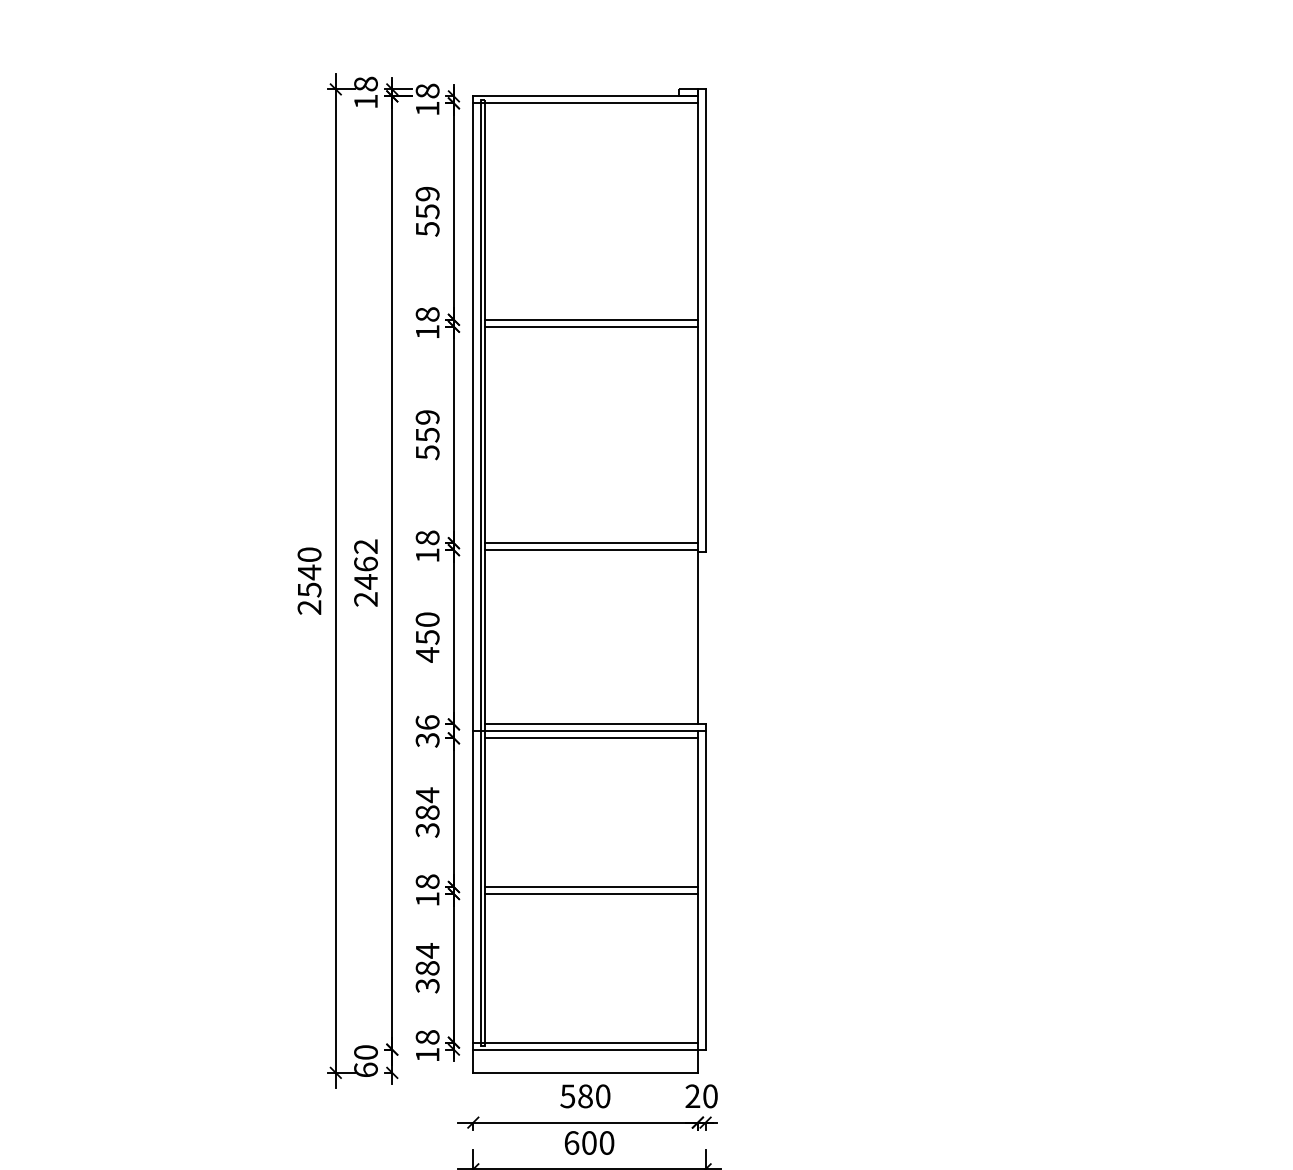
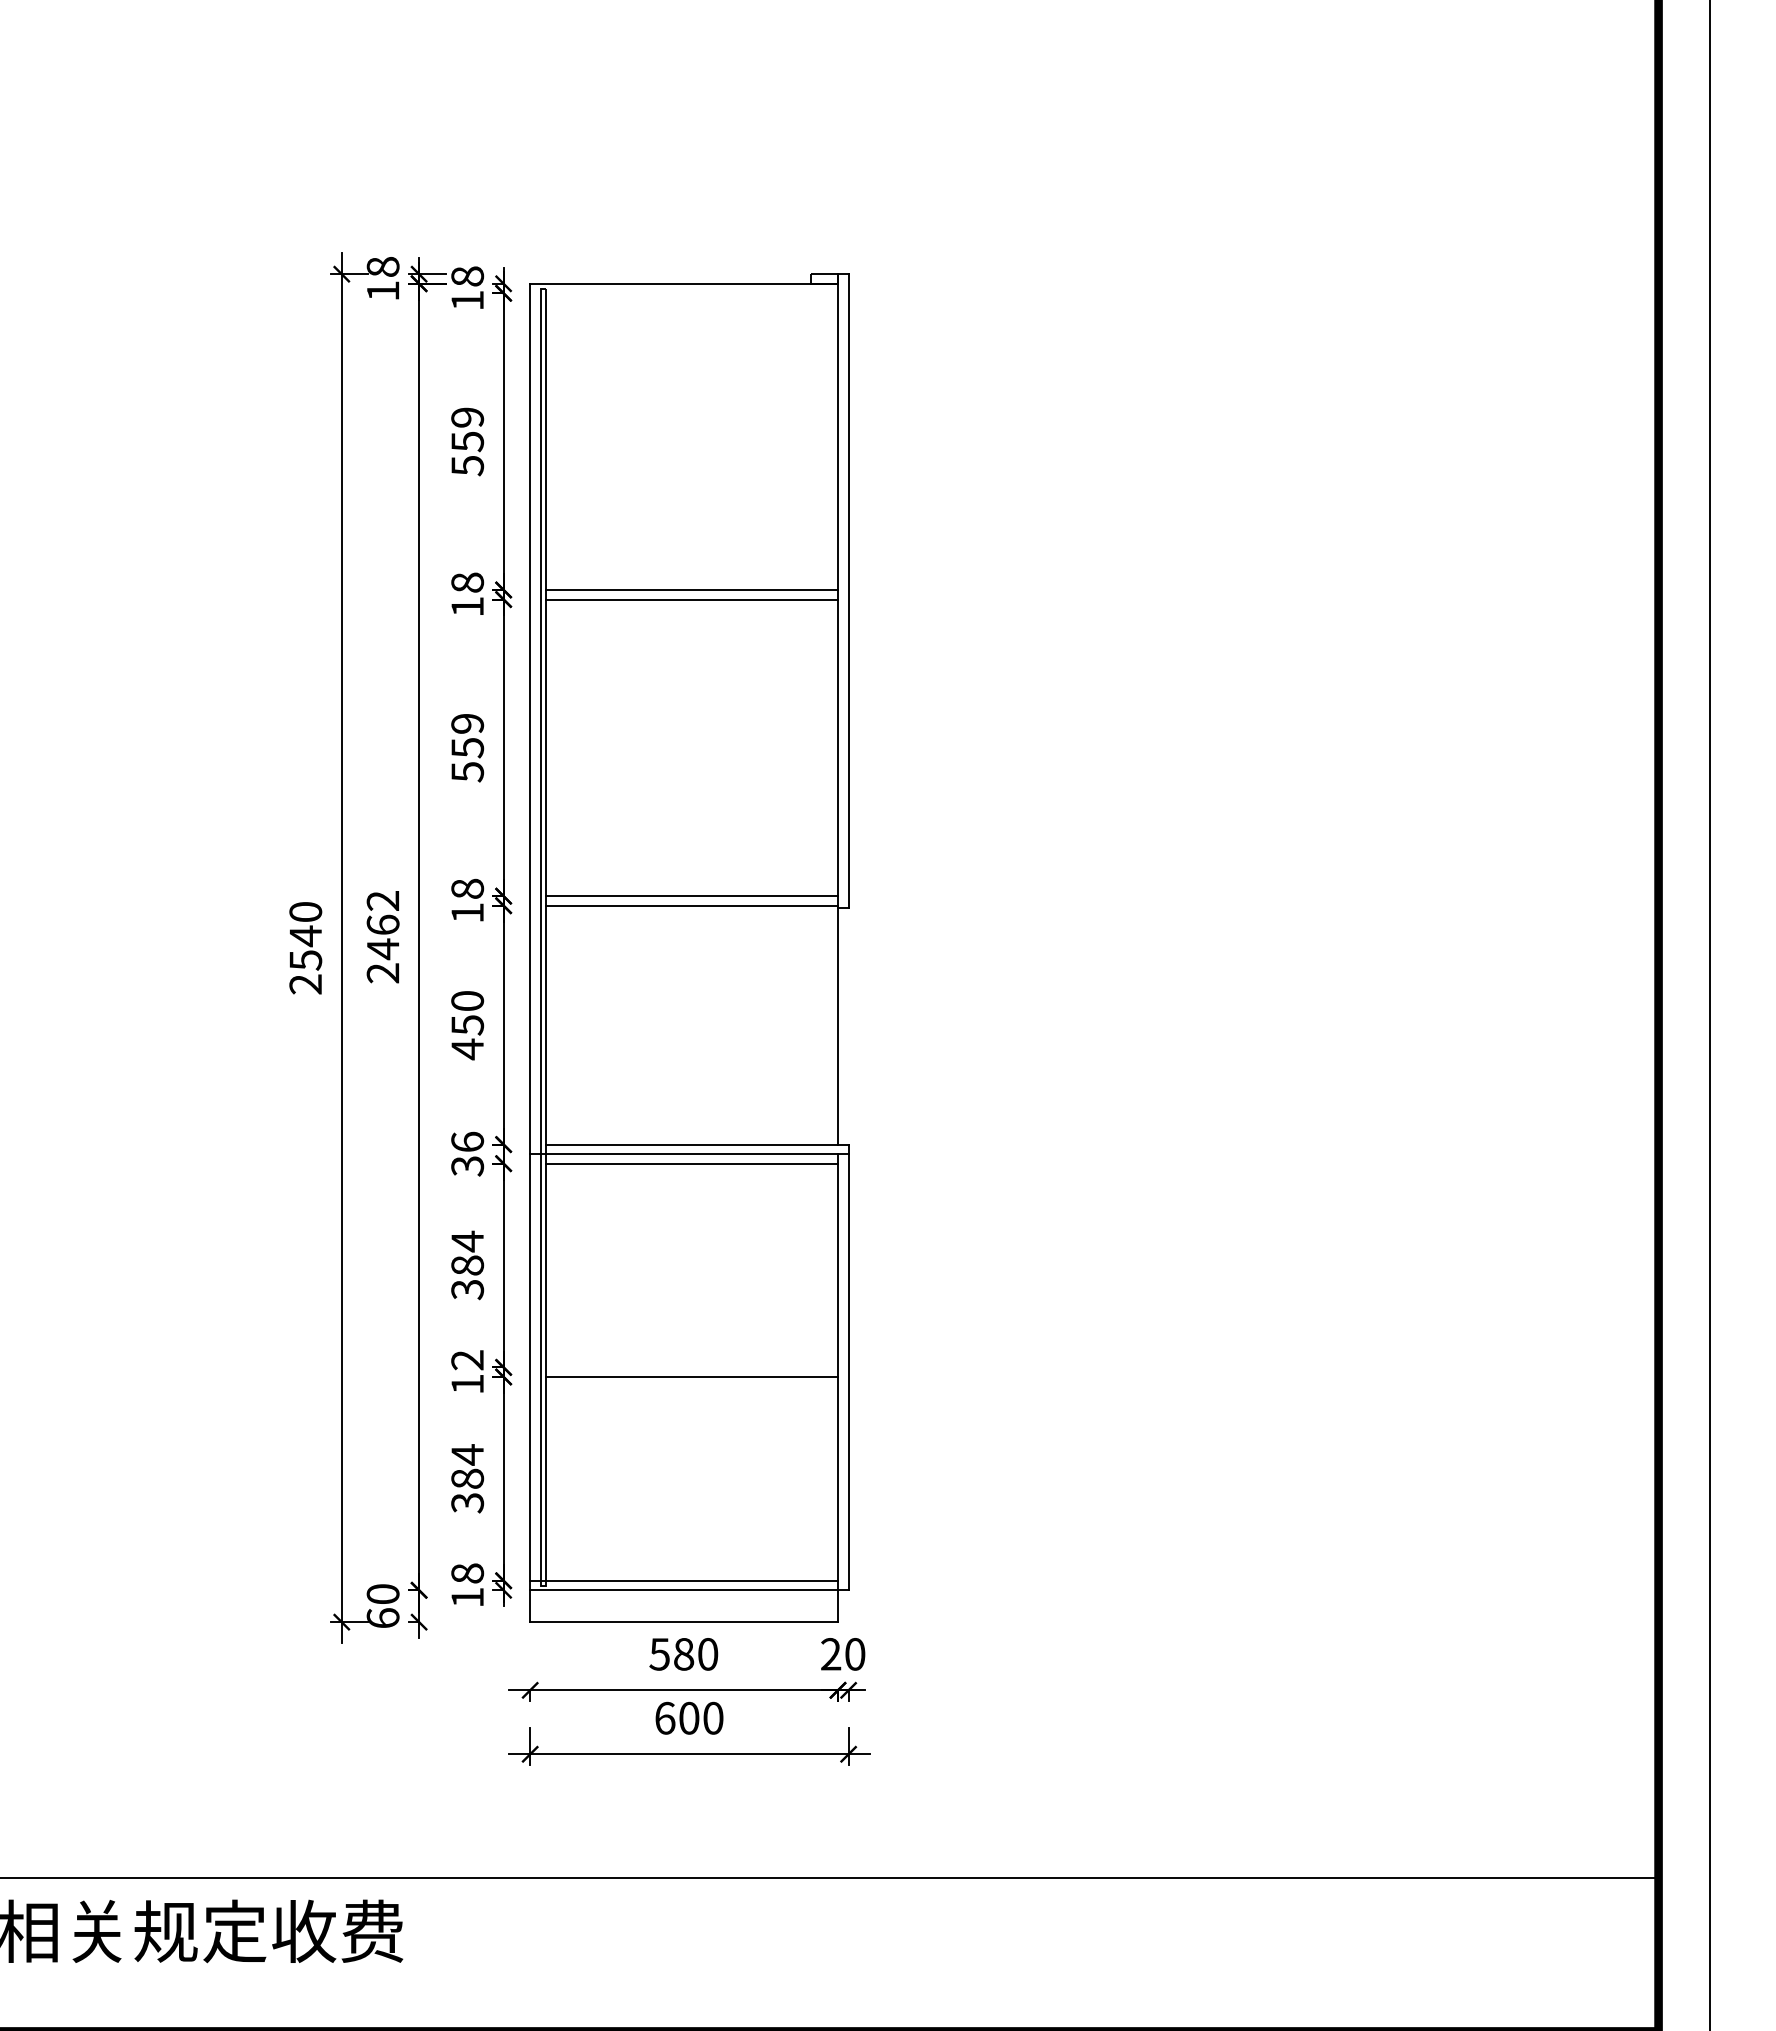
line: (585, 103) -> (684, 293), removed
text: (427, 881) -> (467, 1360), 18 -> 12
line: (590, 887) -> (691, 1367), removed

